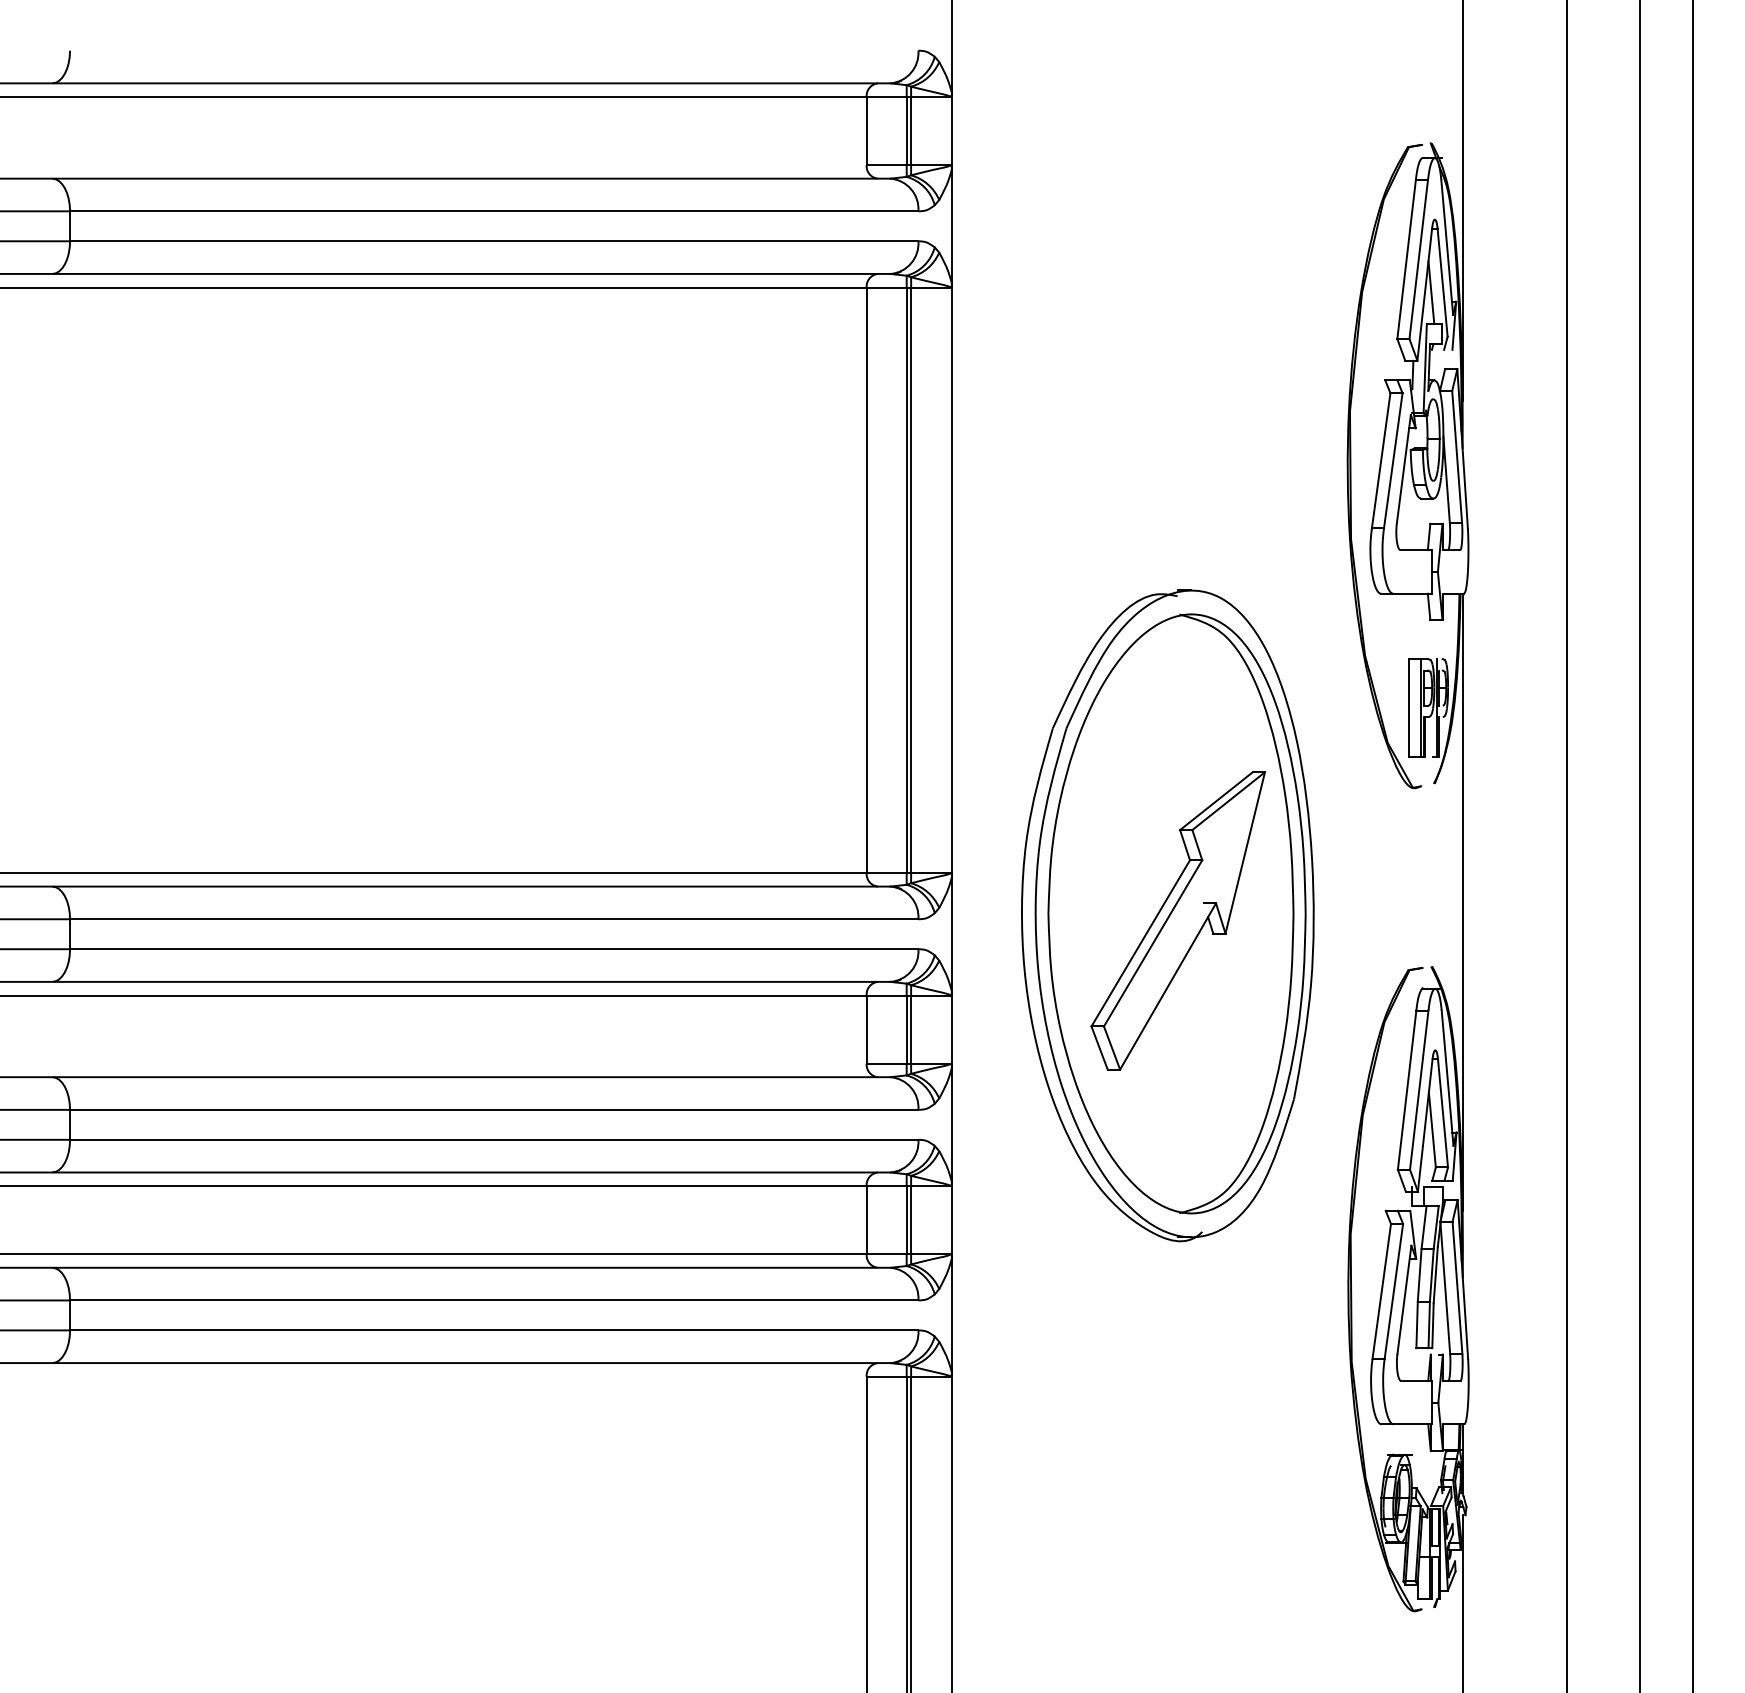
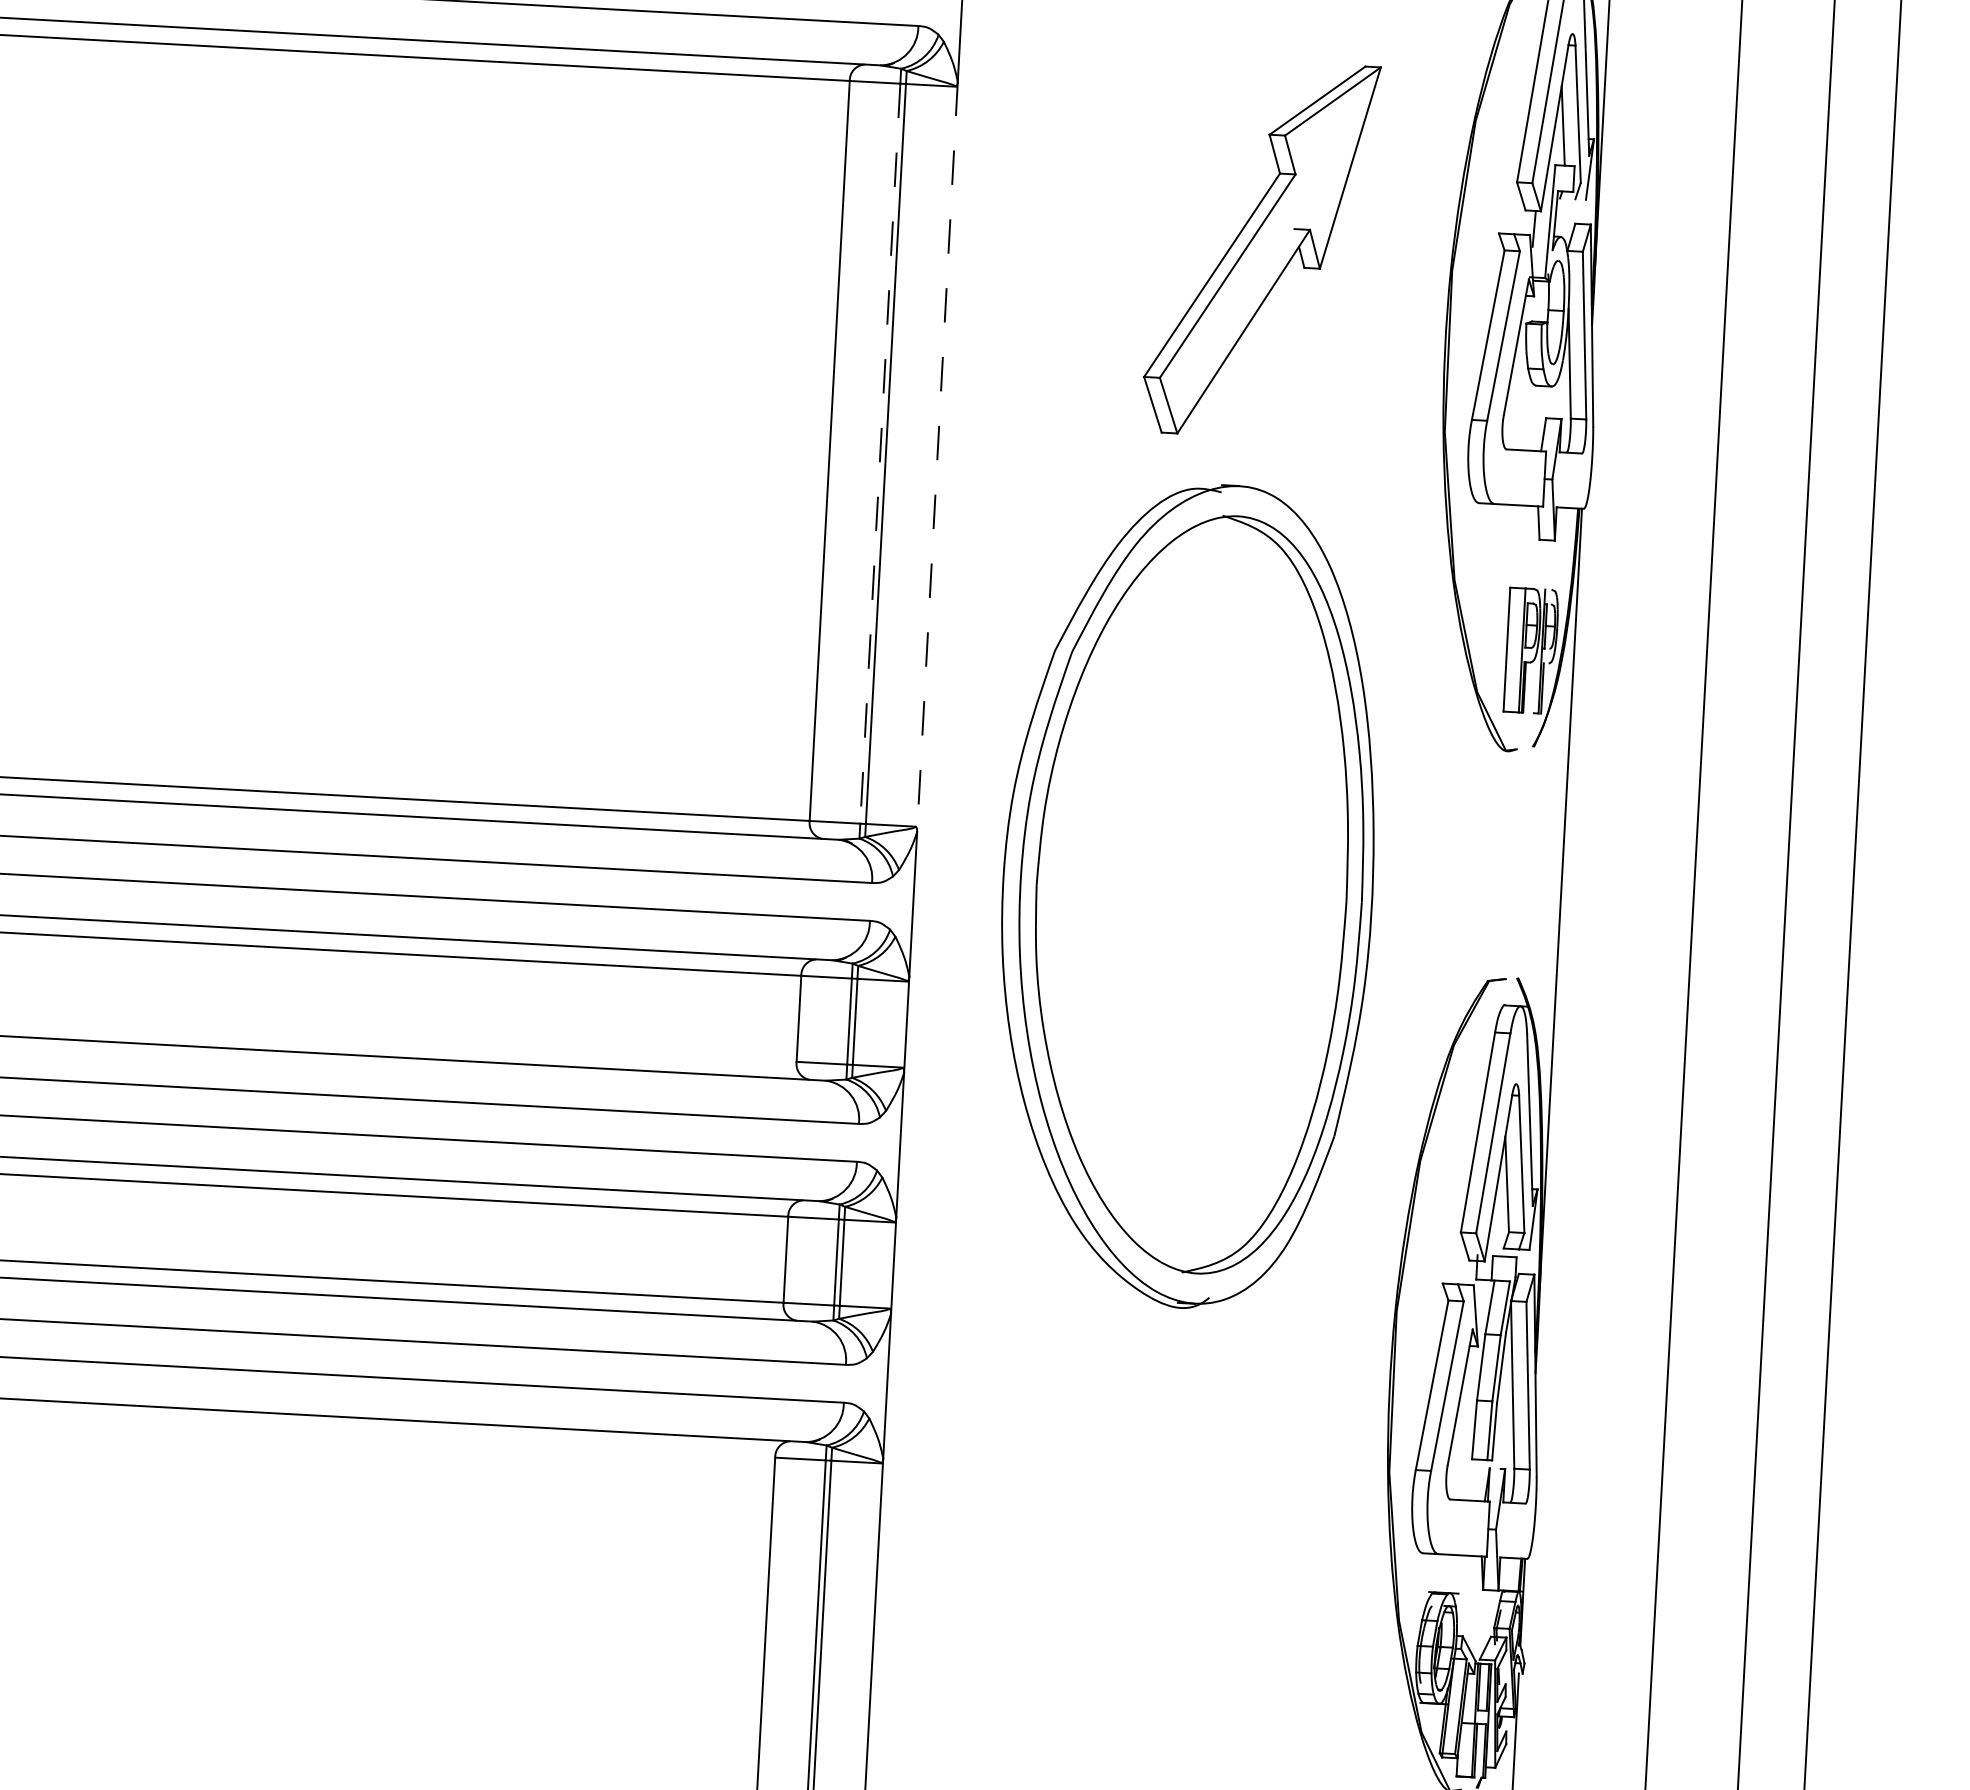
line: (906, 580) -> (880, 453), solid -> dashed
line: (951, 580) -> (936, 457), solid -> dashed
part: (1178, 920) -> (1261, 248), moved

